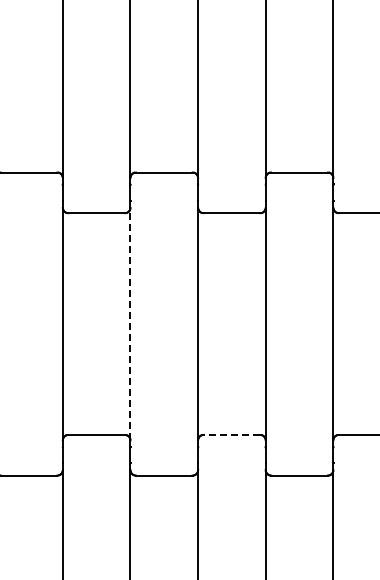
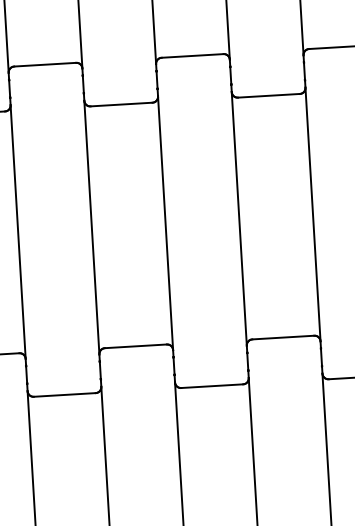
line: (130, 323) -> (165, 222), dashed -> solid
line: (231, 434) -> (282, 337), dashed -> solid

